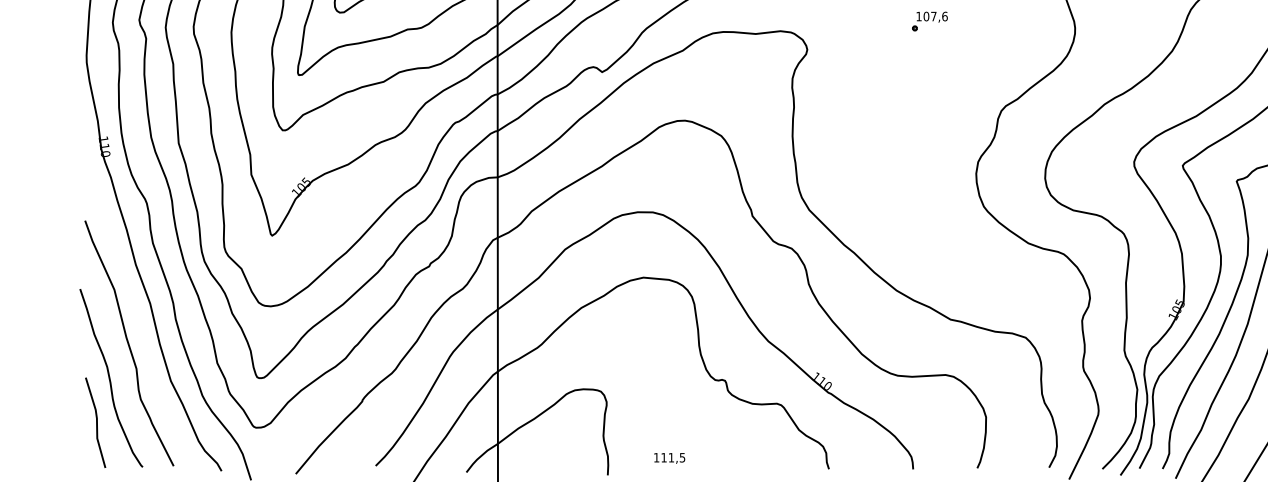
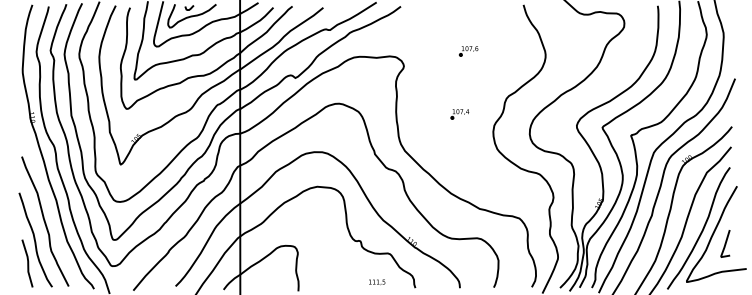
part: (912, 141) -> (459, 114), added
text: (670, 458) -> (377, 282), moved

